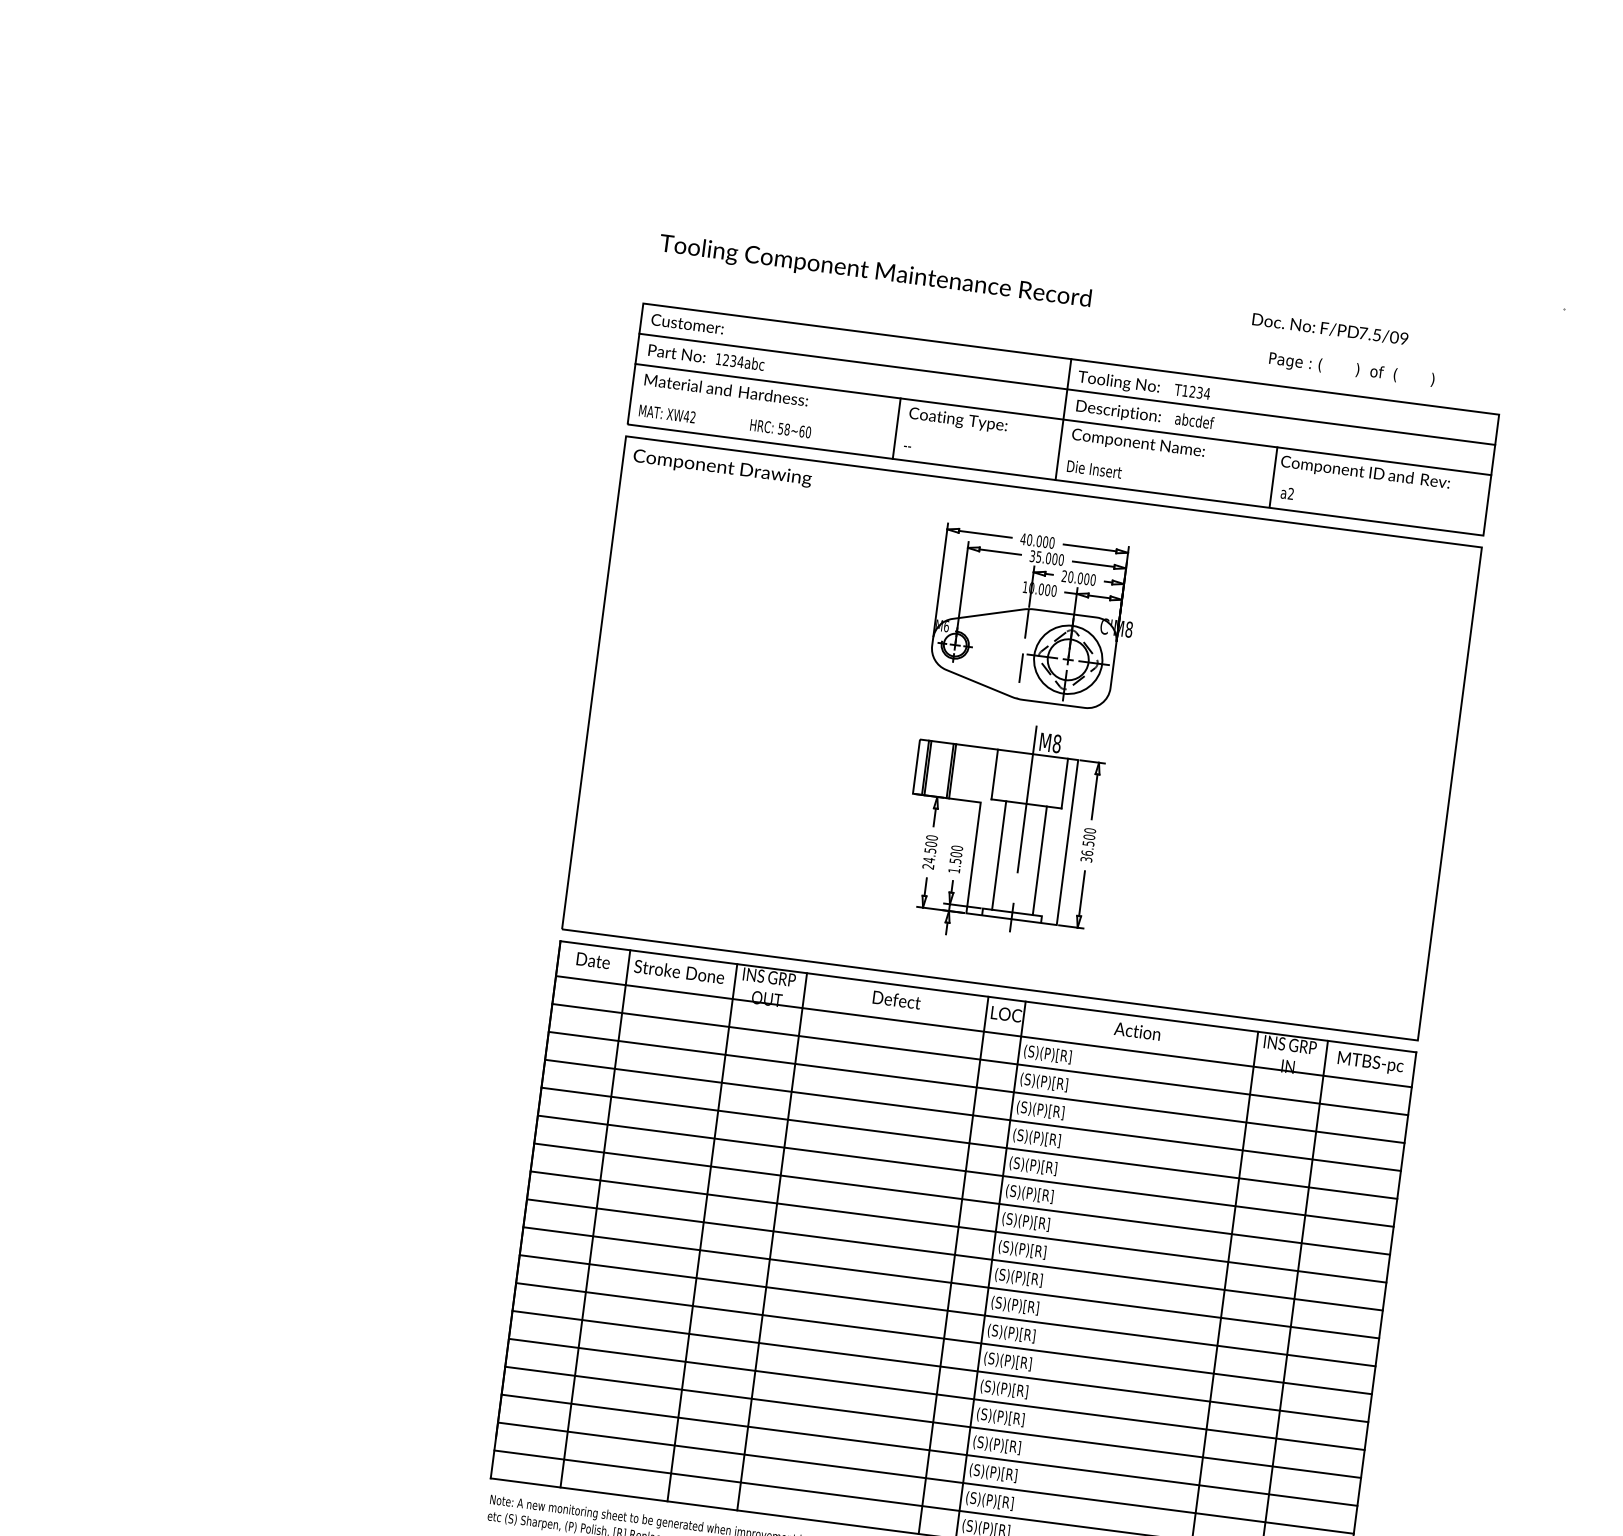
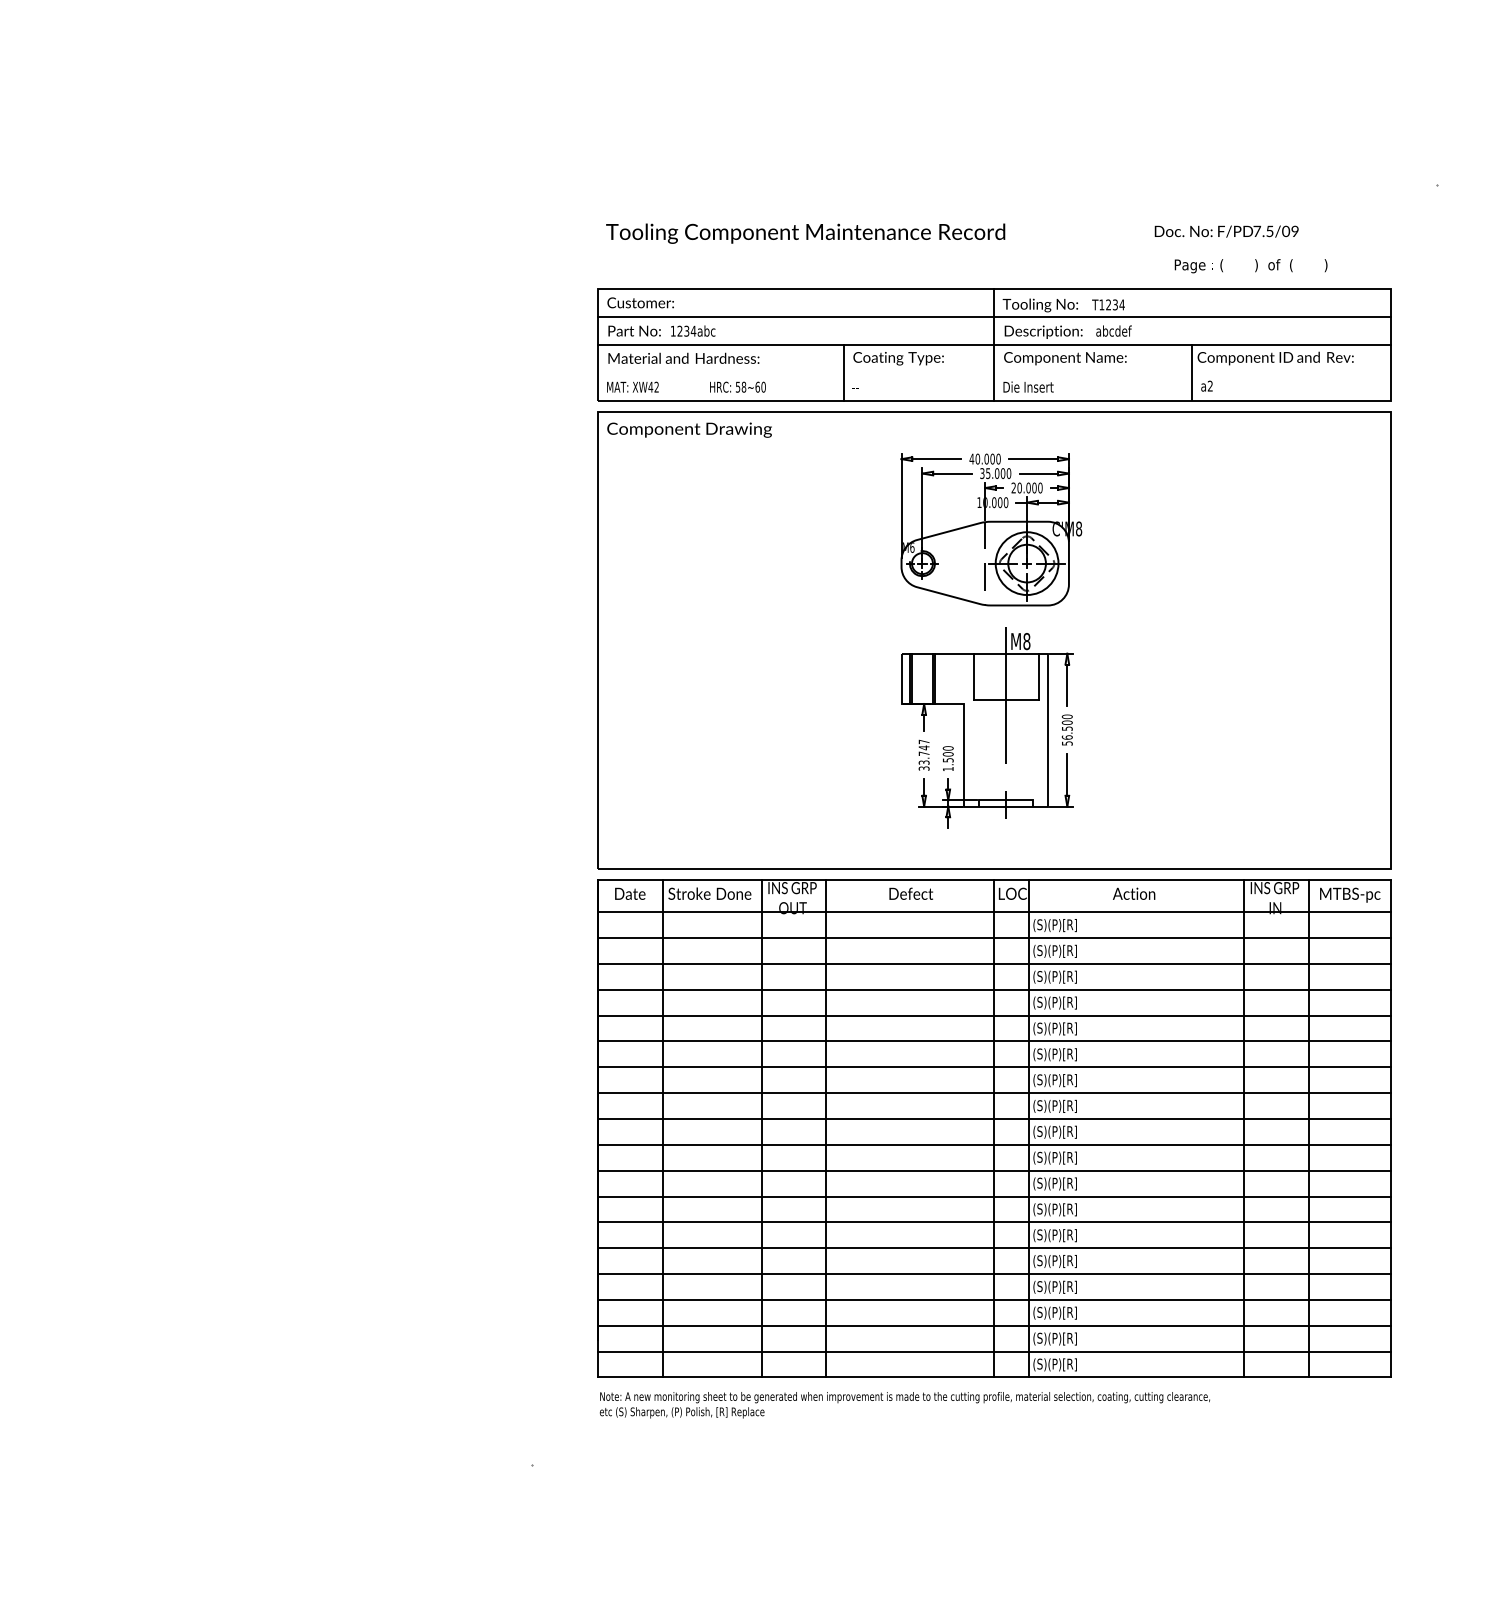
text: (929, 851) -> (923, 754), 24.500 -> 33.747
line: (999, 854) -> (987, 749), removed
text: (1085, 859) -> (1066, 743), 36.500 -> 56.500
line: (1040, 860) -> (1025, 749), removed

